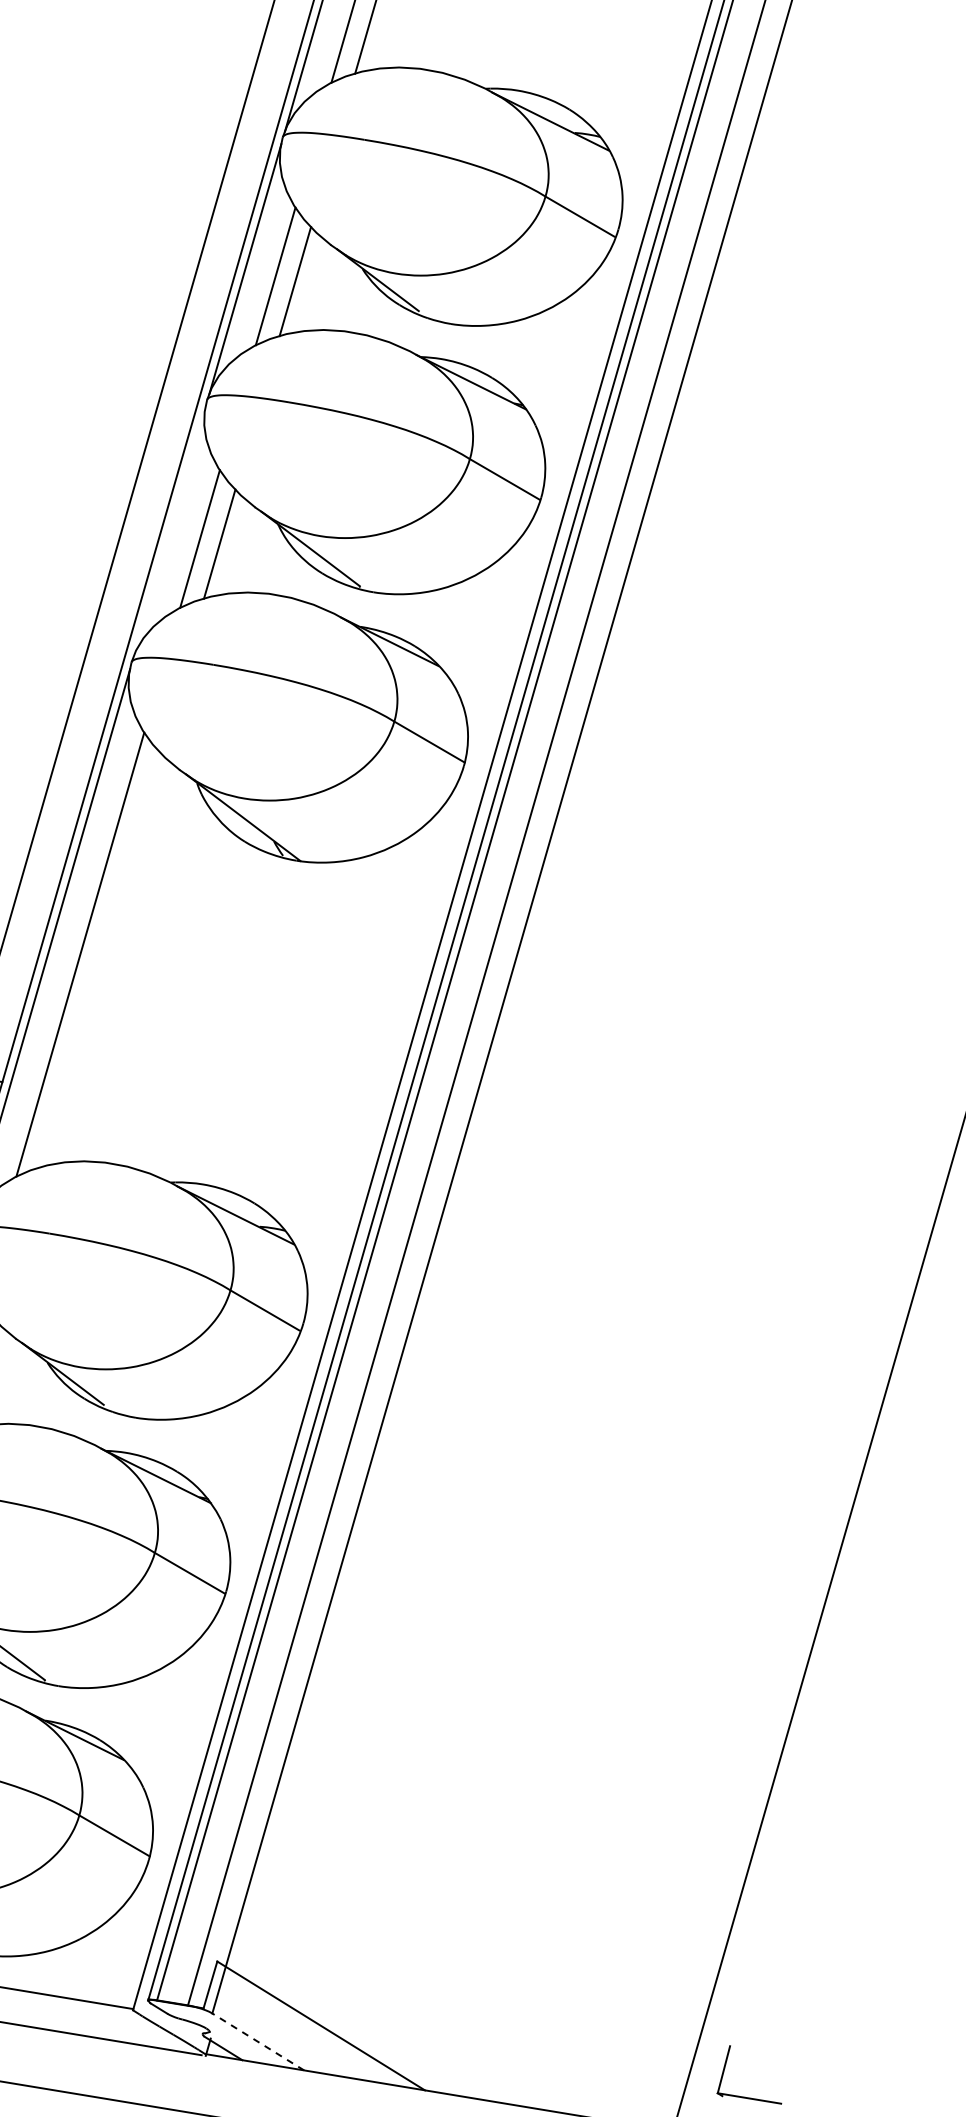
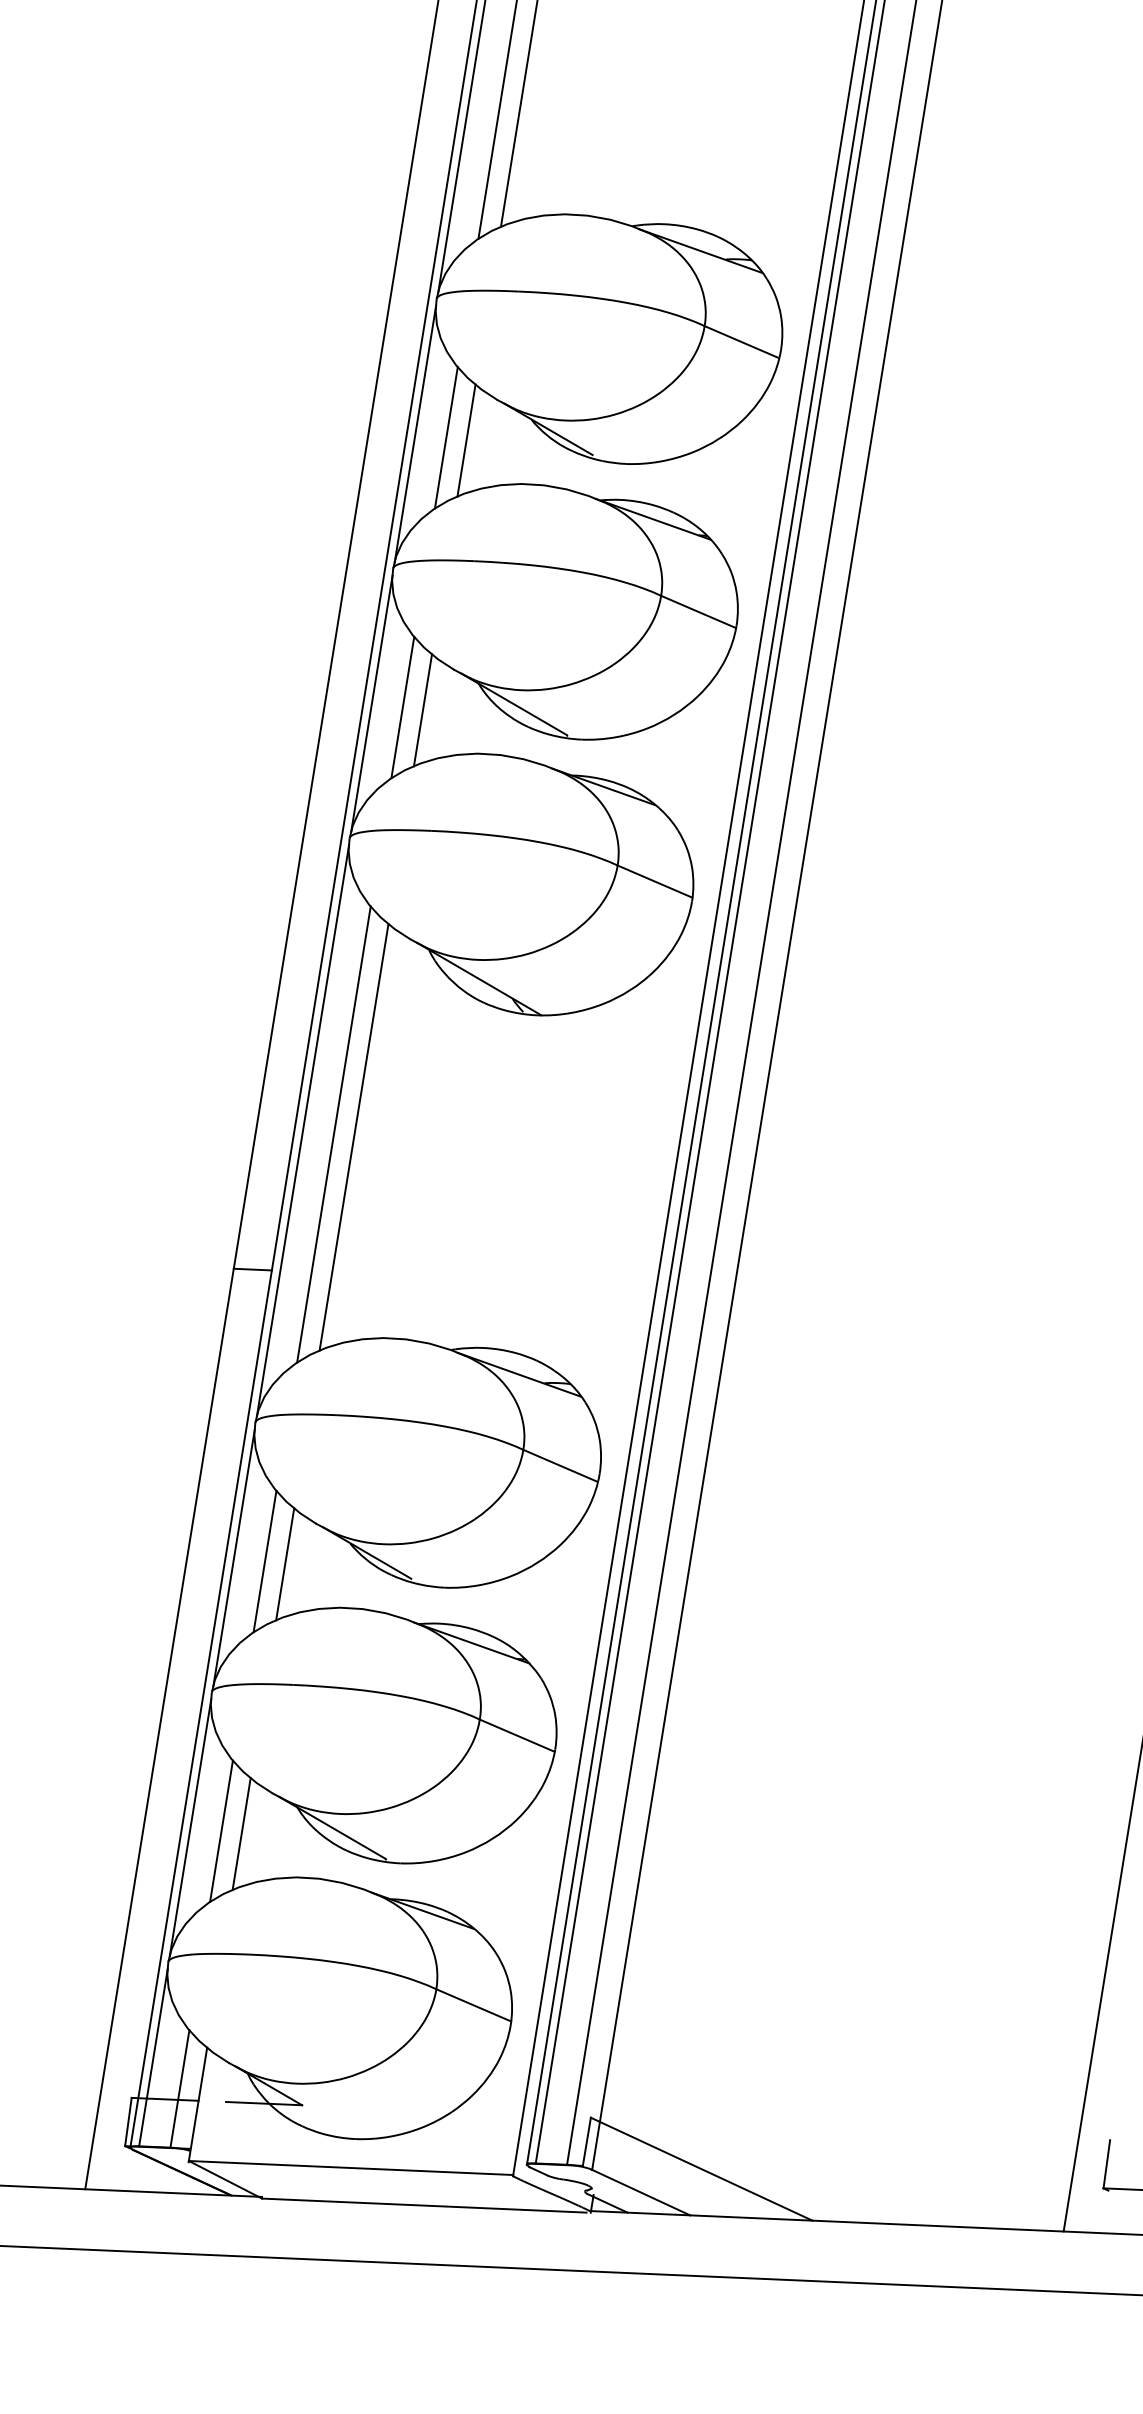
line: (169, 531) -> (371, 703), added
line: (99, 958) -> (353, 1136), added
line: (257, 2041) -> (640, 2192), dashed -> solid

